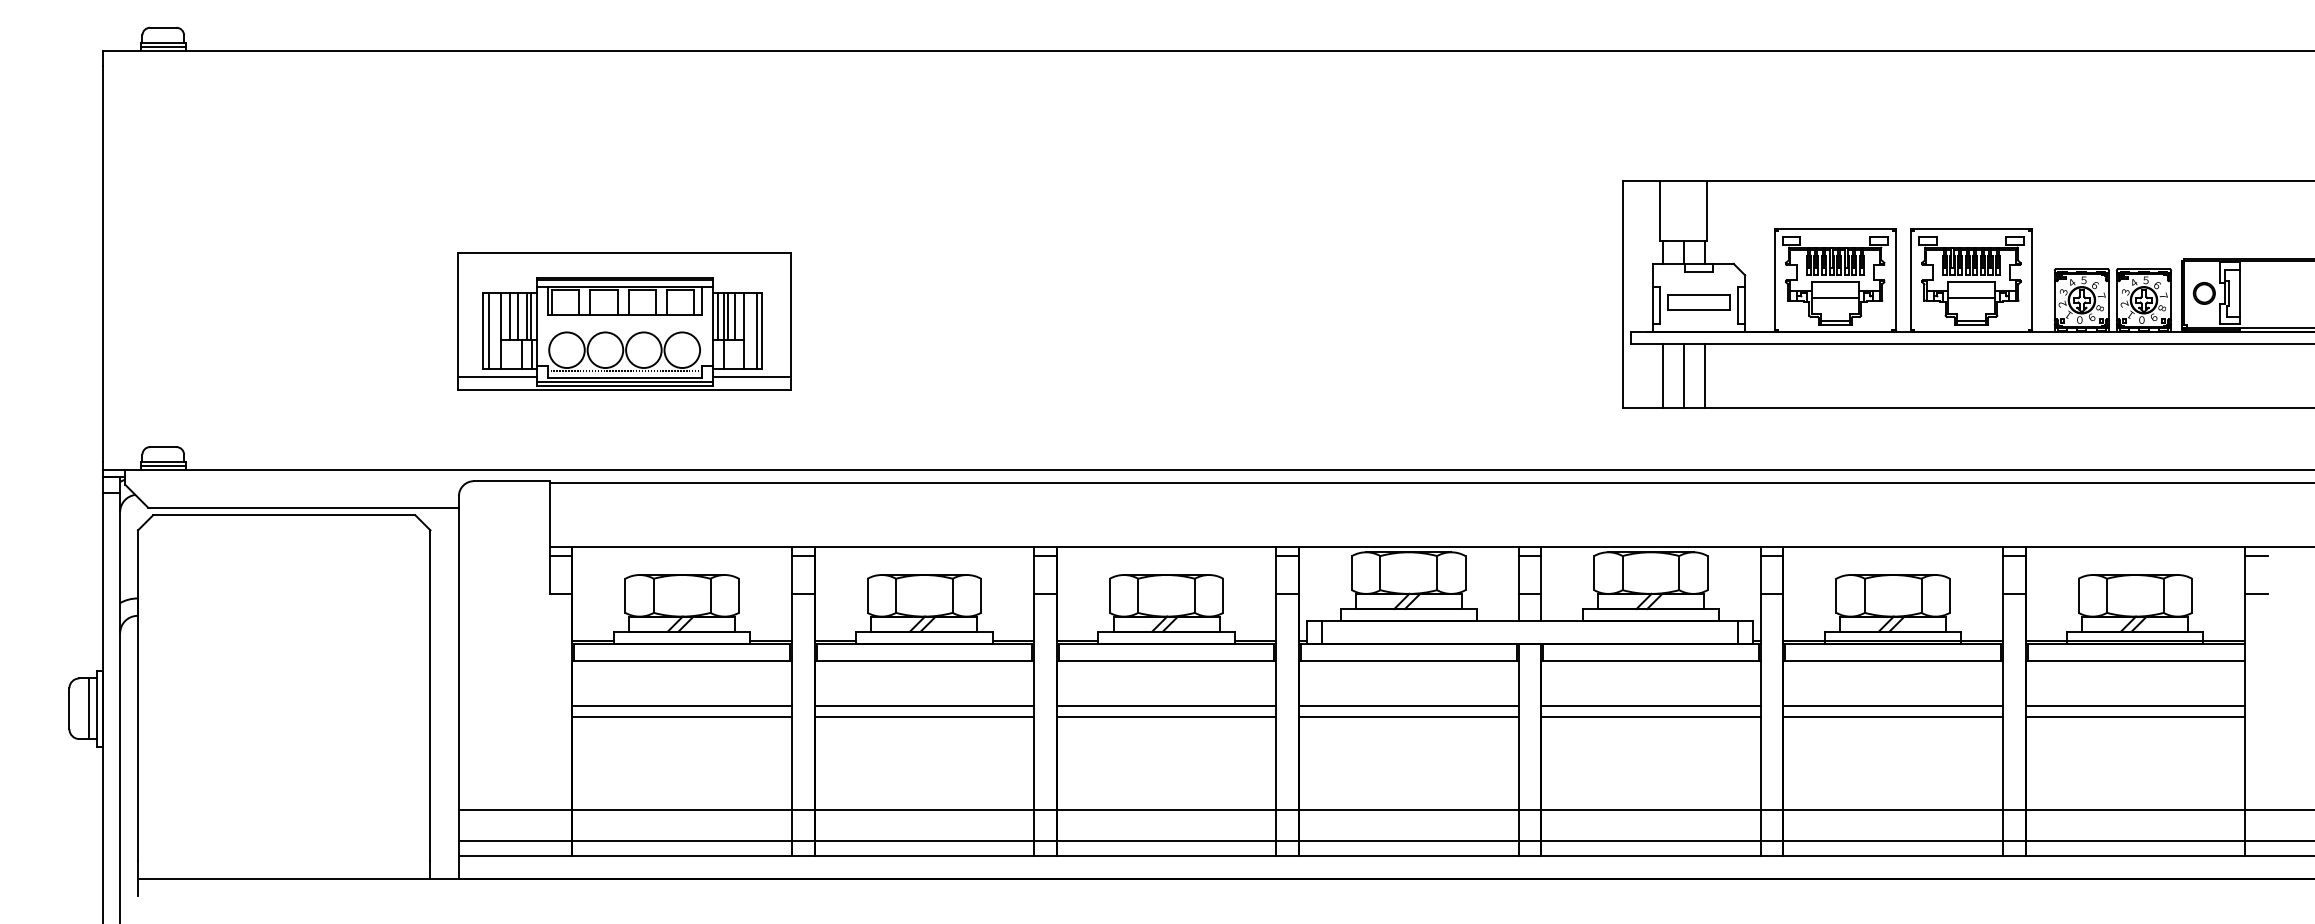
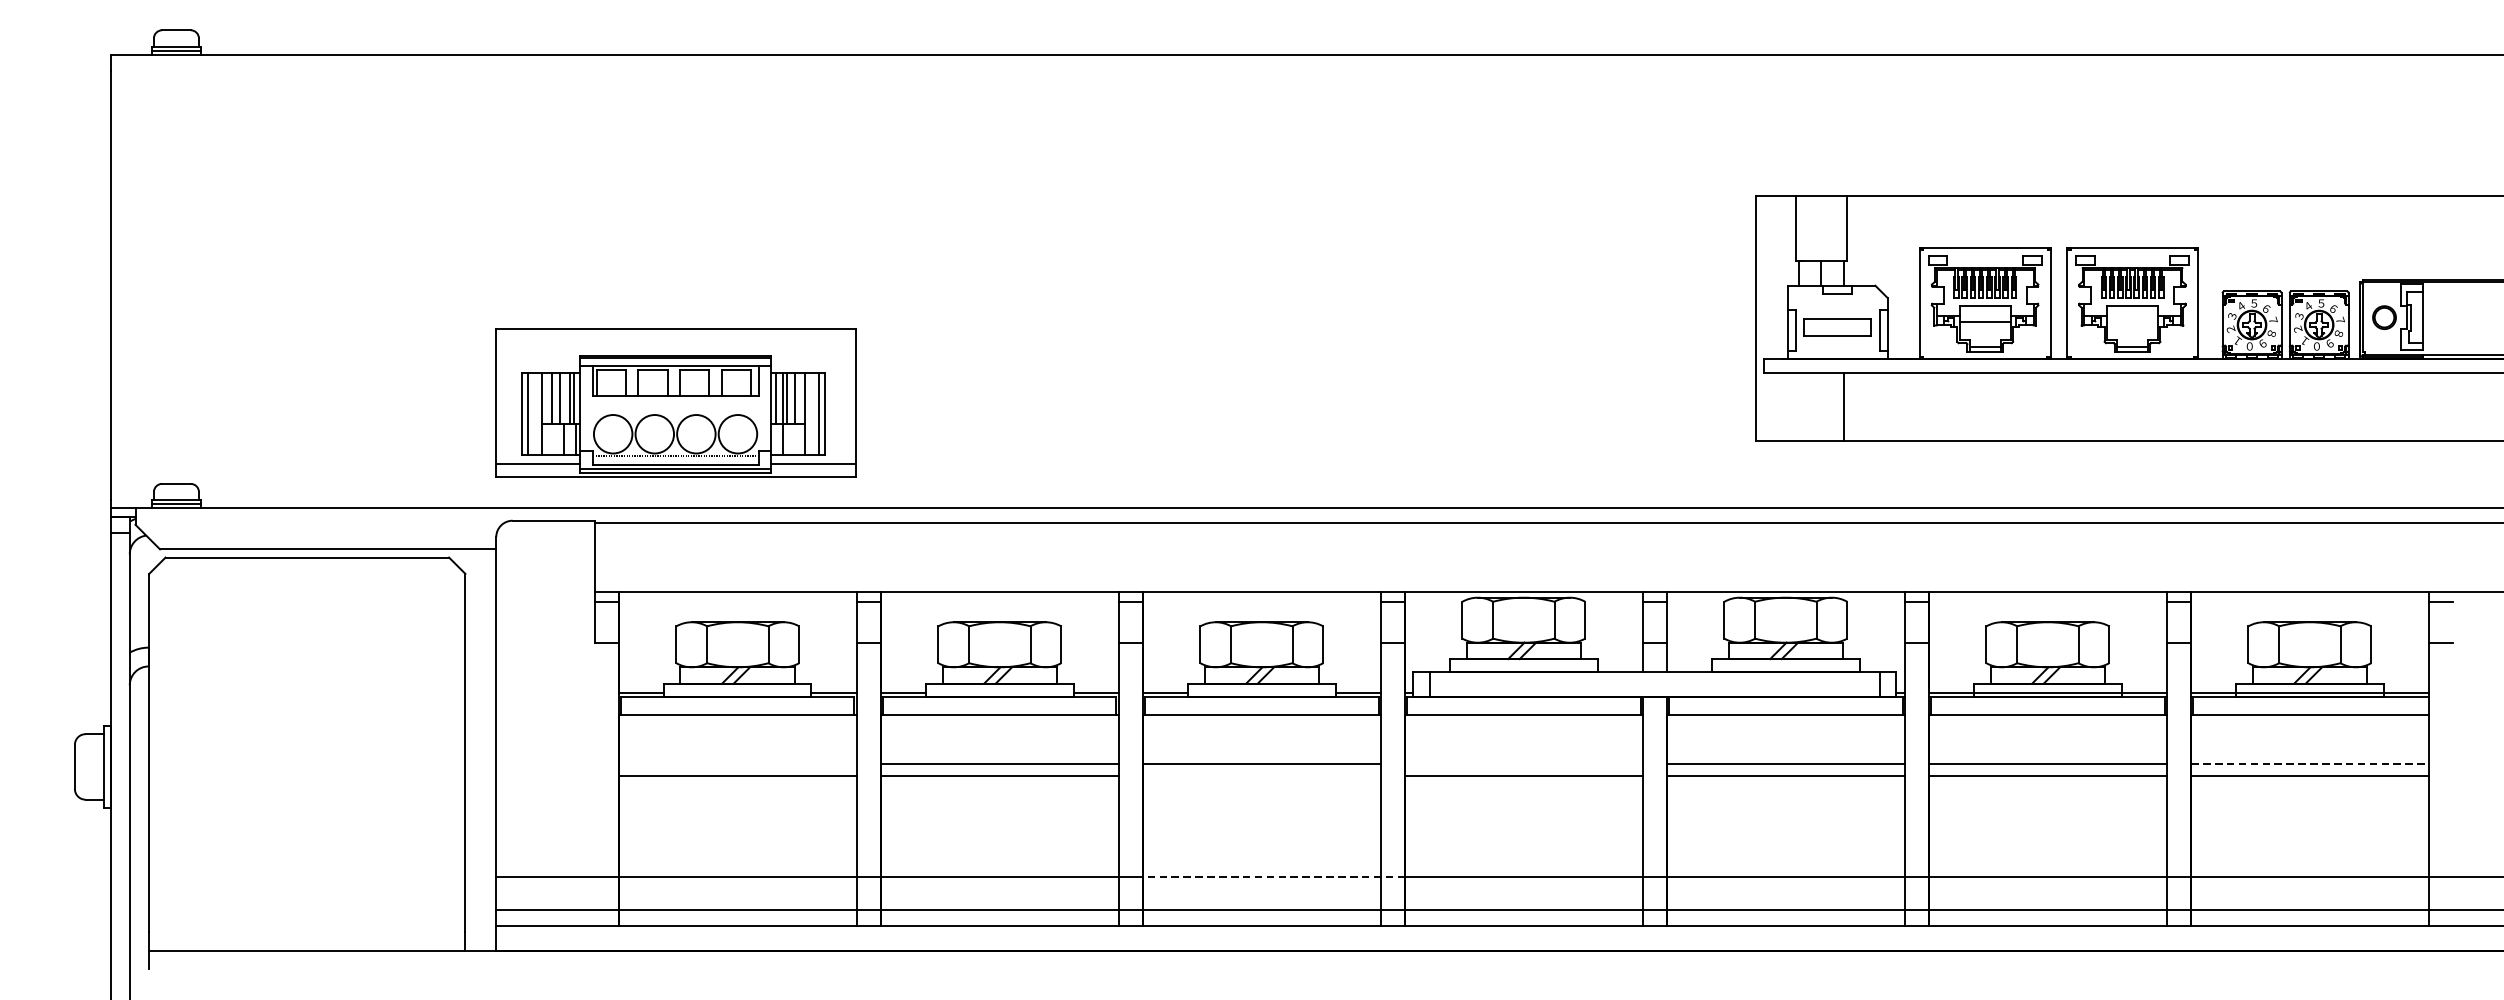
line: (1971, 297) -> (2132, 322), removed
part: (624, 321) -> (675, 403), moved
line: (1663, 375) -> (1799, 406), removed
line: (1683, 375) -> (1821, 406), removed
line: (681, 705) -> (737, 763), removed
line: (1408, 705) -> (1523, 763), removed
line: (2135, 705) -> (2310, 763), solid -> dashed
line: (89, 708) -> (96, 766), removed
line: (1166, 717) -> (1261, 776), removed
line: (1177, 810) -> (1273, 877), solid -> dashed

